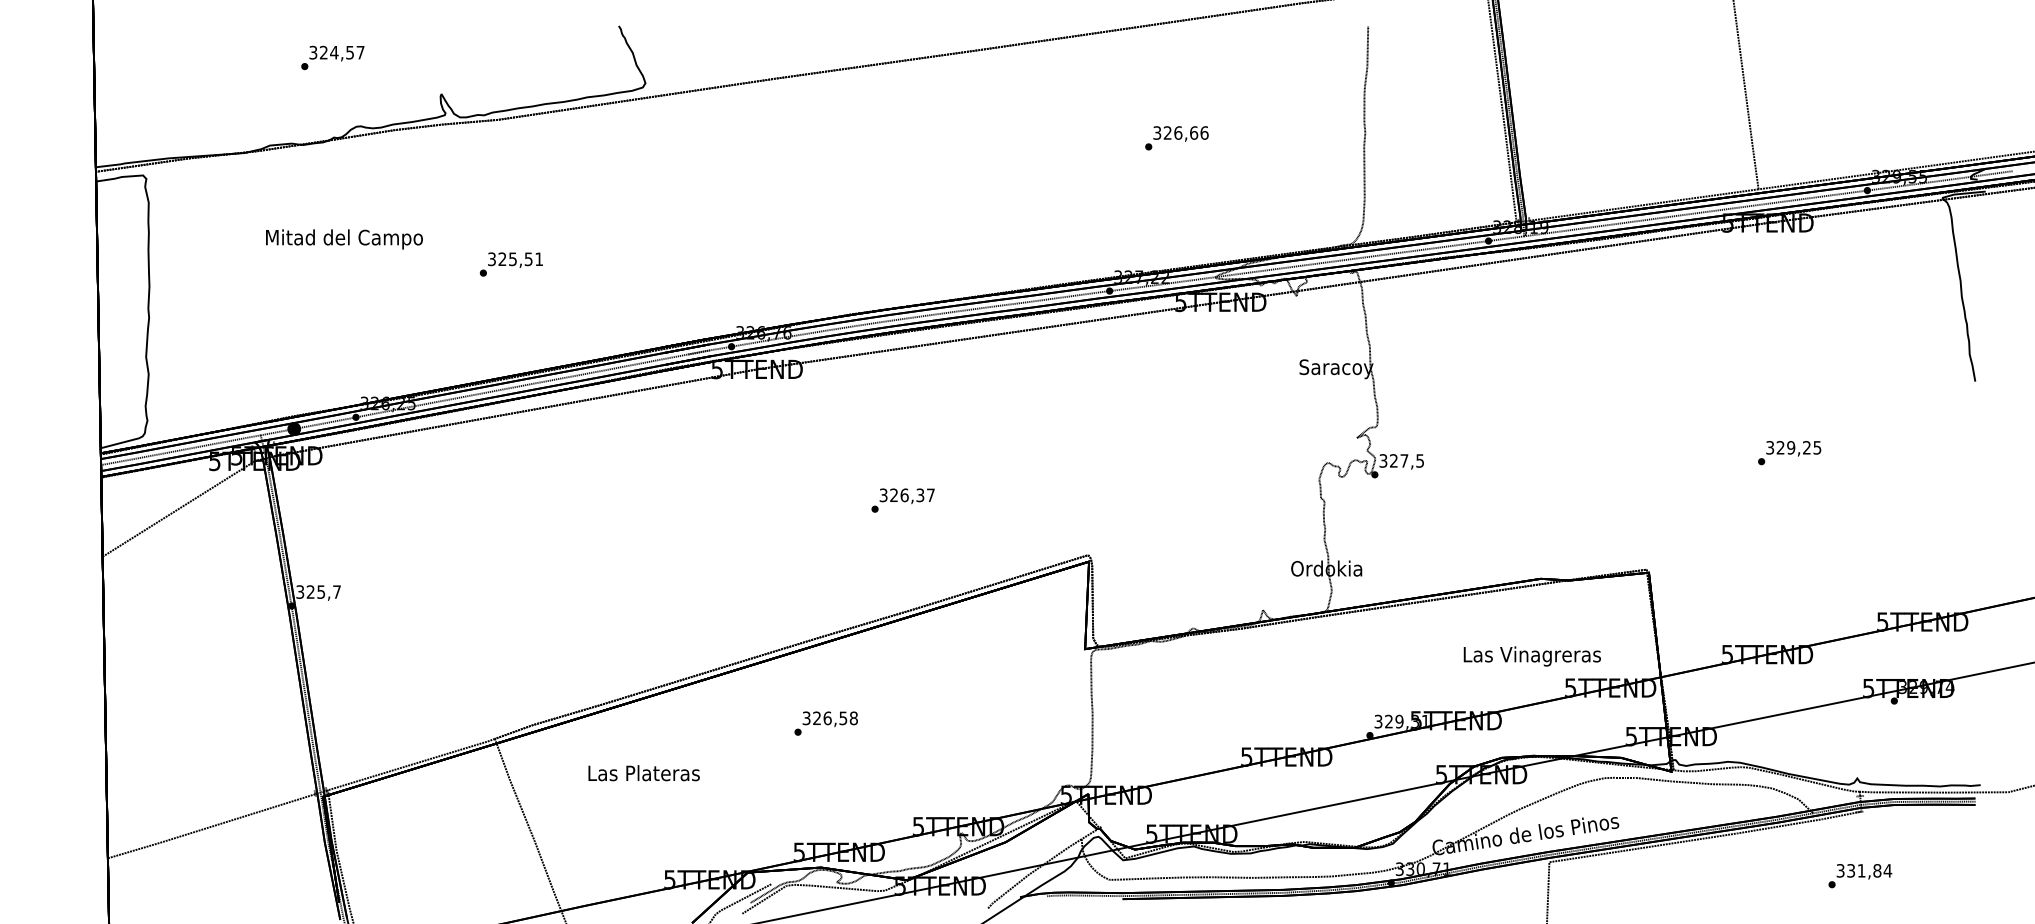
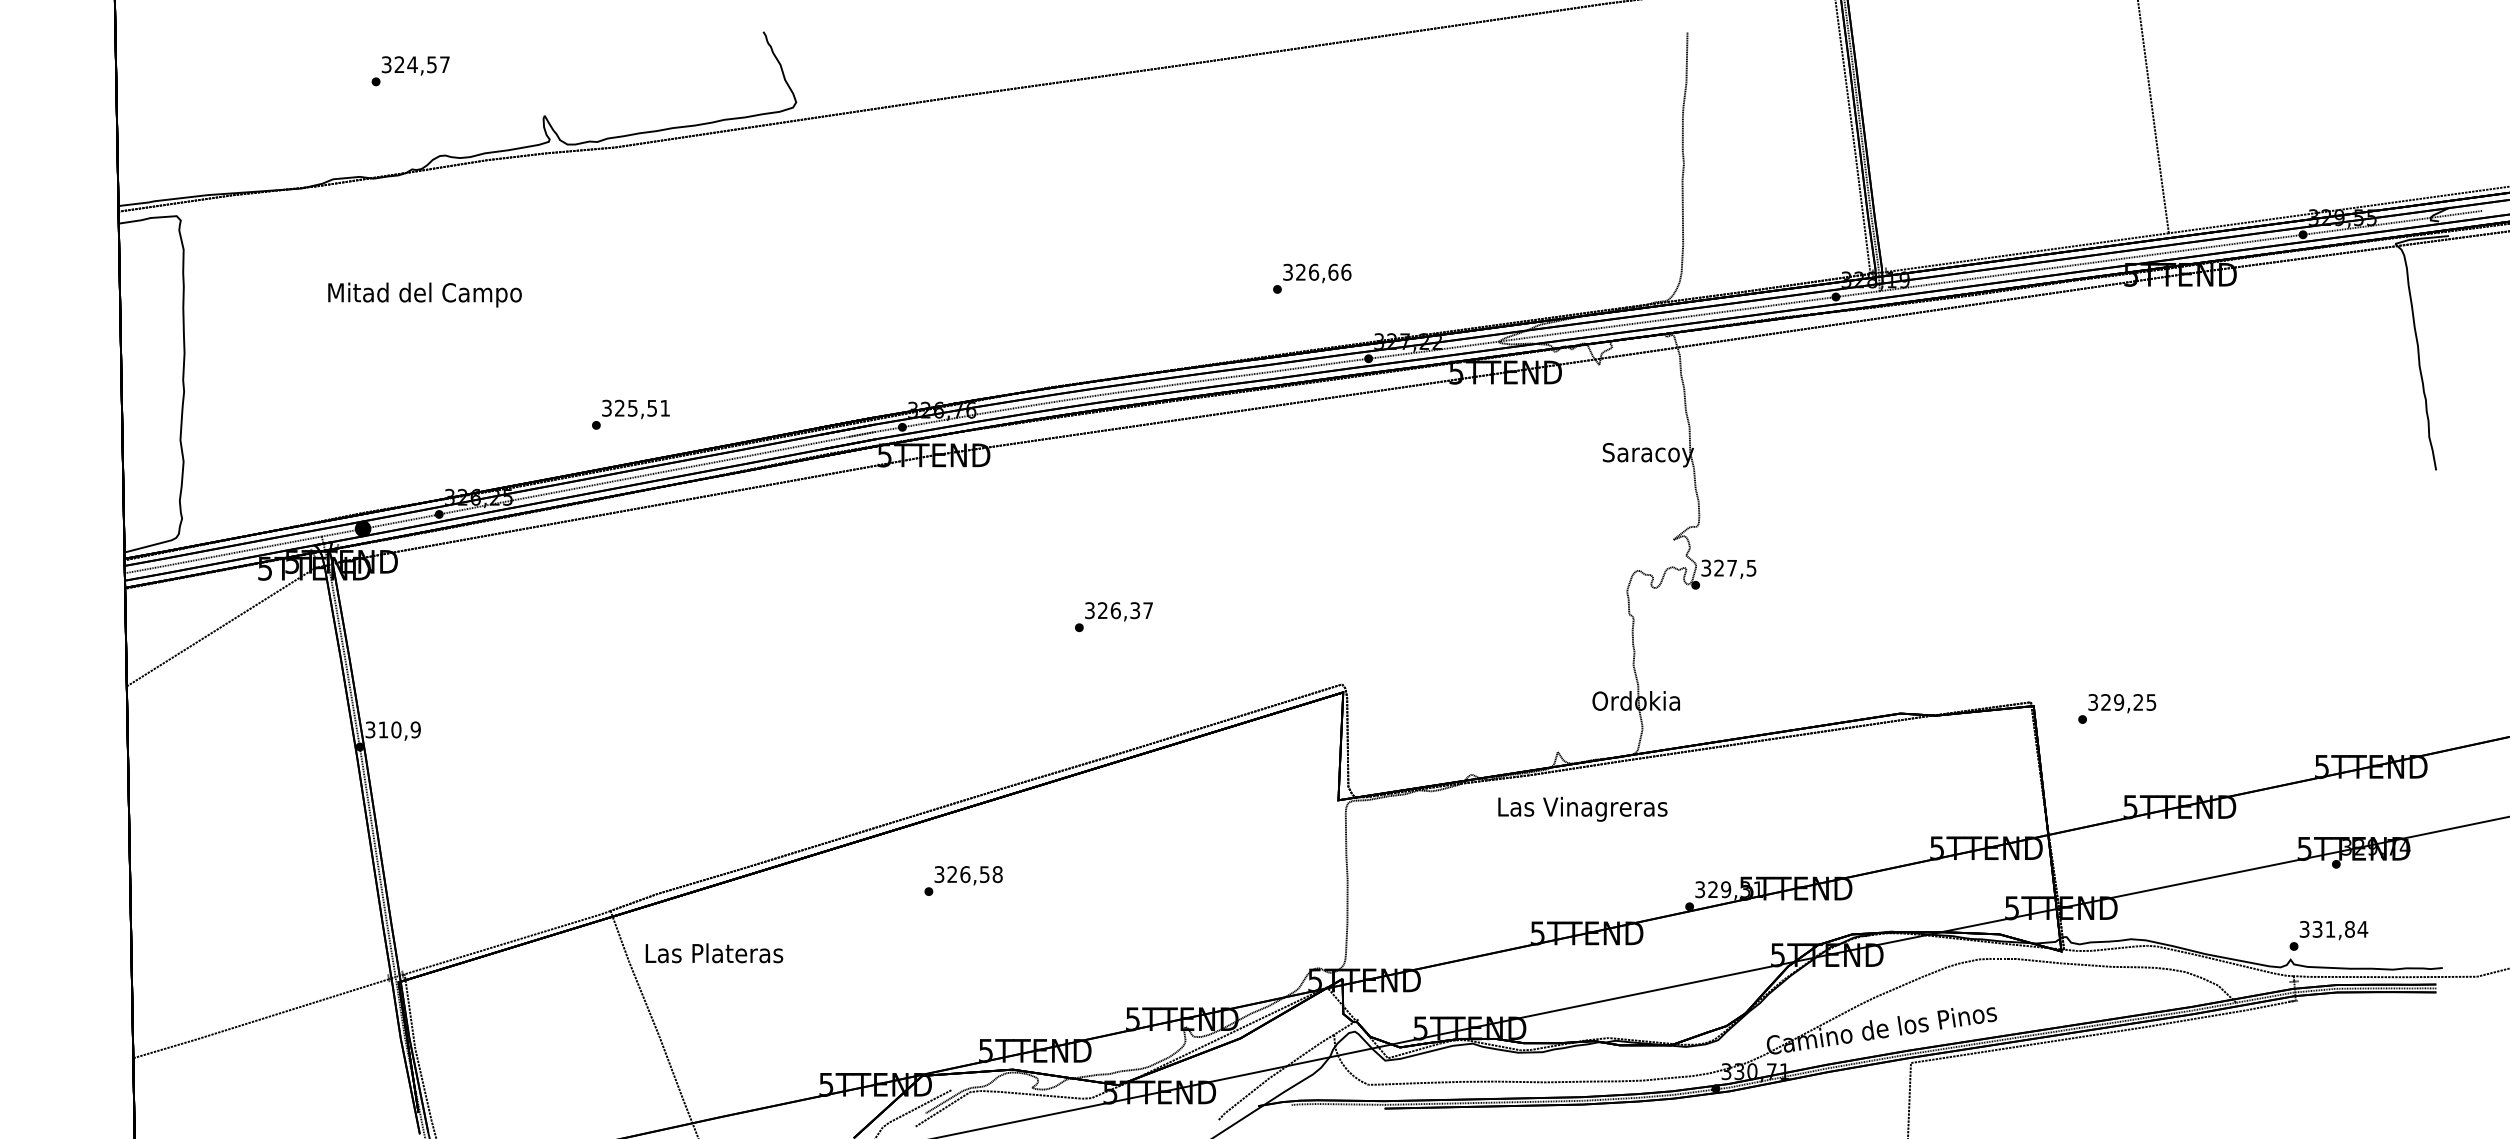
text: (1176, 138) -> (1311, 279), moved
text: (510, 264) -> (629, 414), moved
text: (1789, 453) -> (2117, 709), moved
text: (323, 591) -> (399, 729), 325,7 -> 310,9
text: (1531, 656) -> (1581, 809), moved
text: (825, 723) -> (962, 880), moved
text: (643, 773) -> (713, 953), moved
text: (1860, 876) -> (2329, 936), moved

